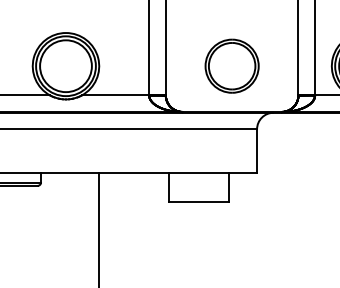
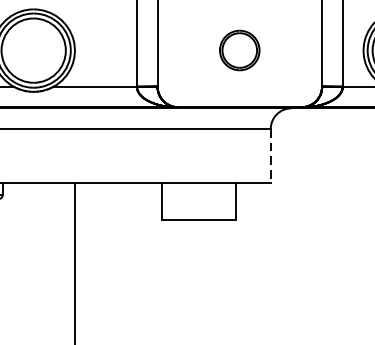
part: (231, 65) -> (239, 49), size x0.6
line: (257, 150) -> (271, 155), solid -> dashed

